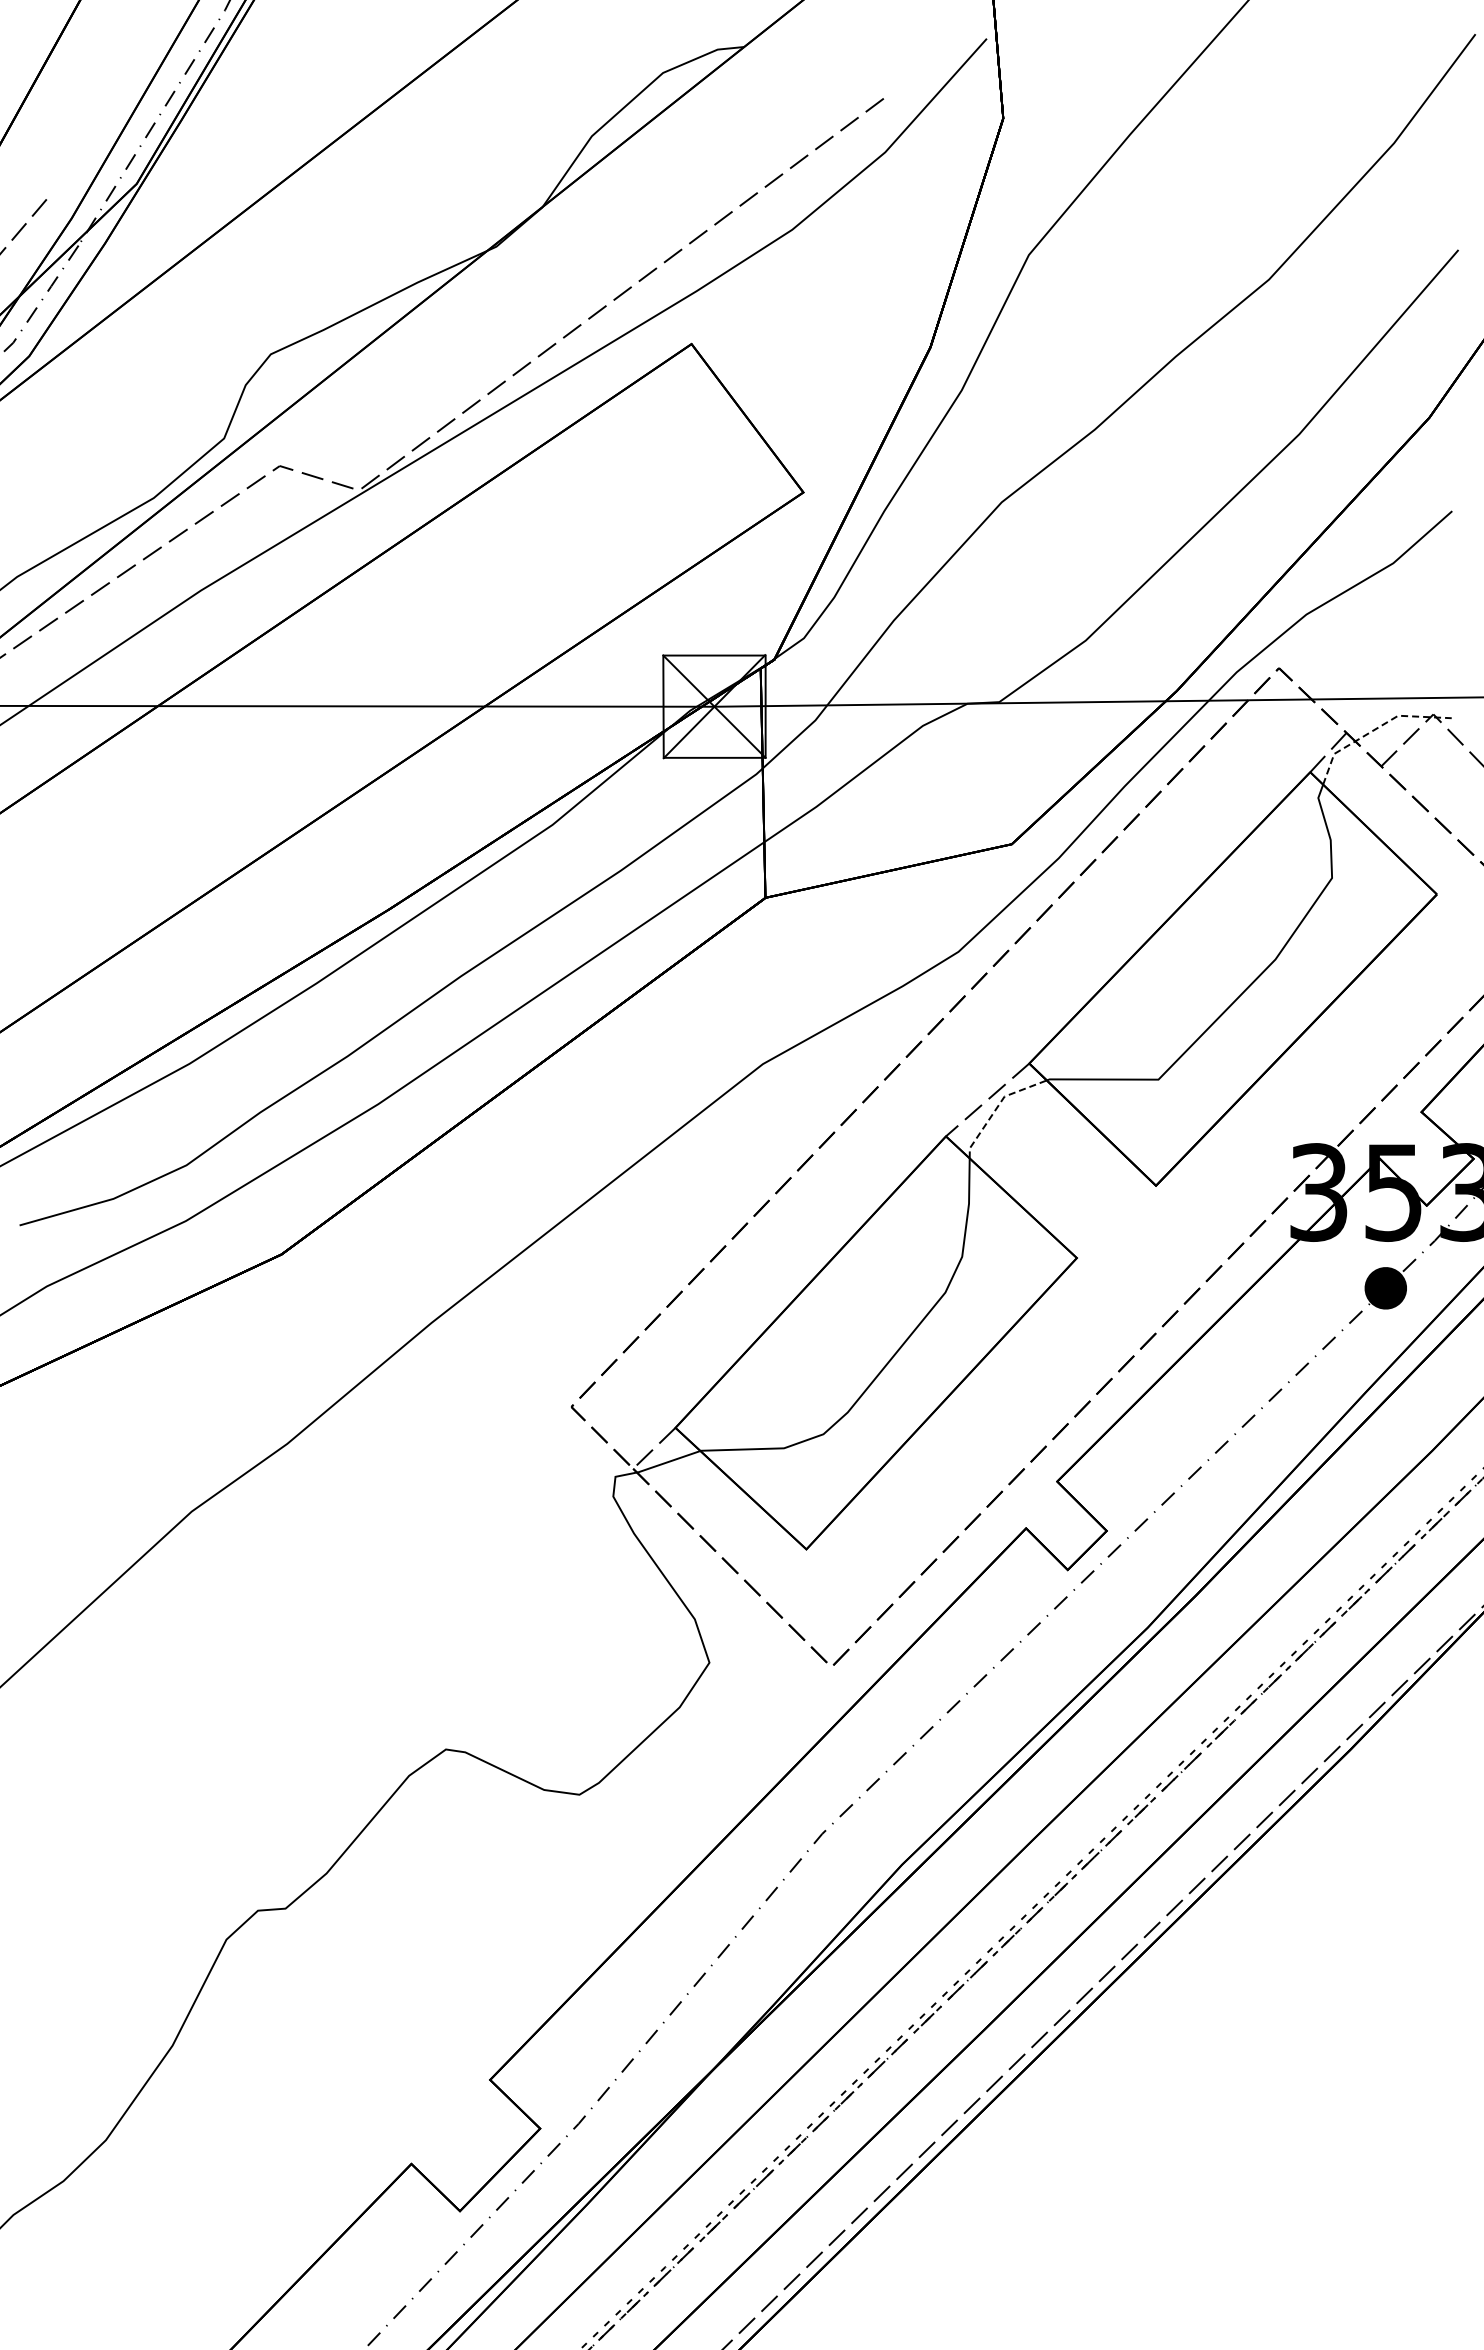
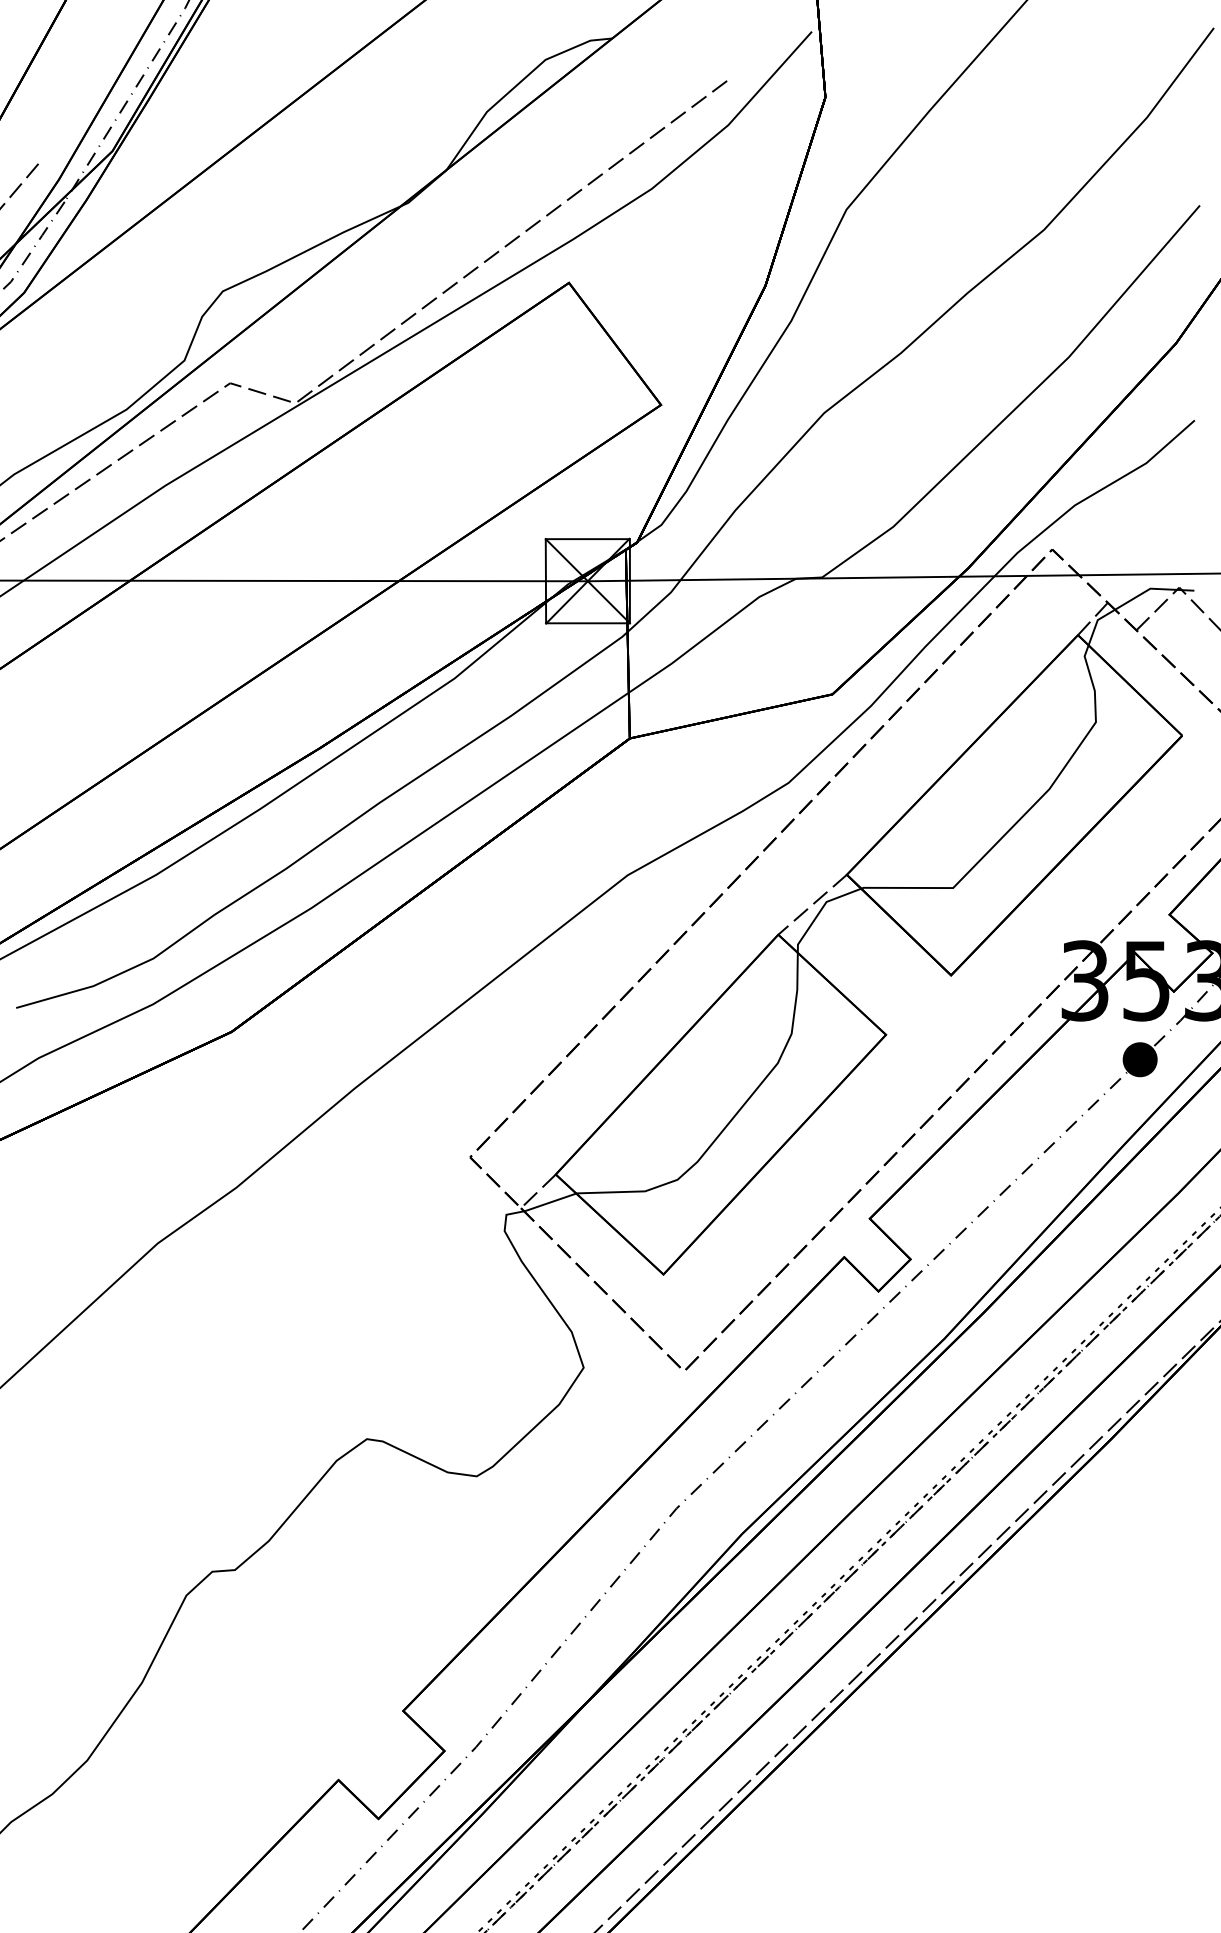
line: (1375, 729) -> (1131, 599), dashed -> solid
line: (996, 1108) -> (819, 911), dashed -> solid

